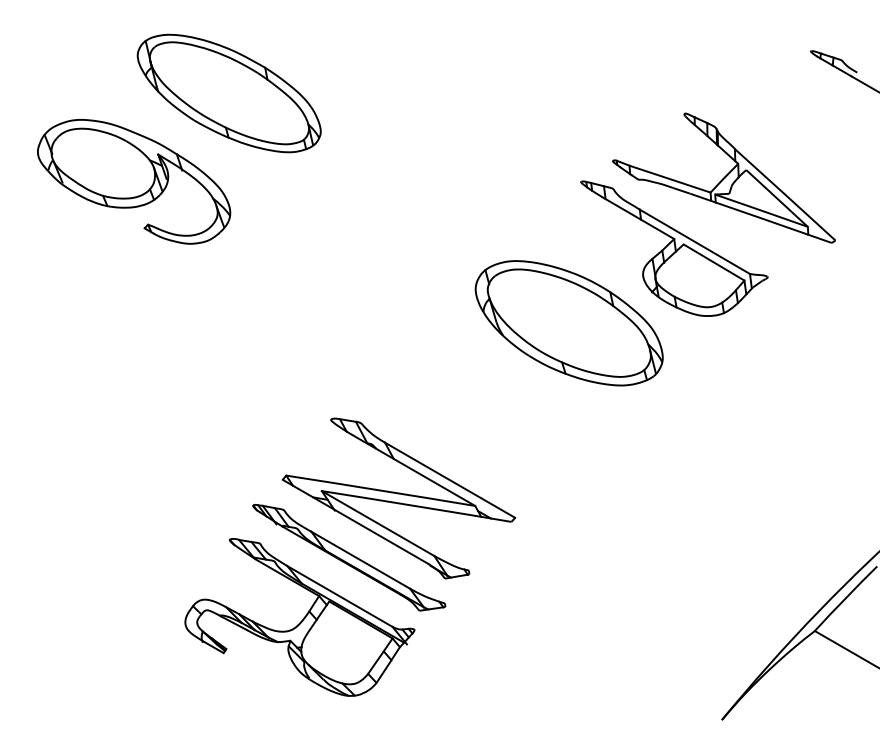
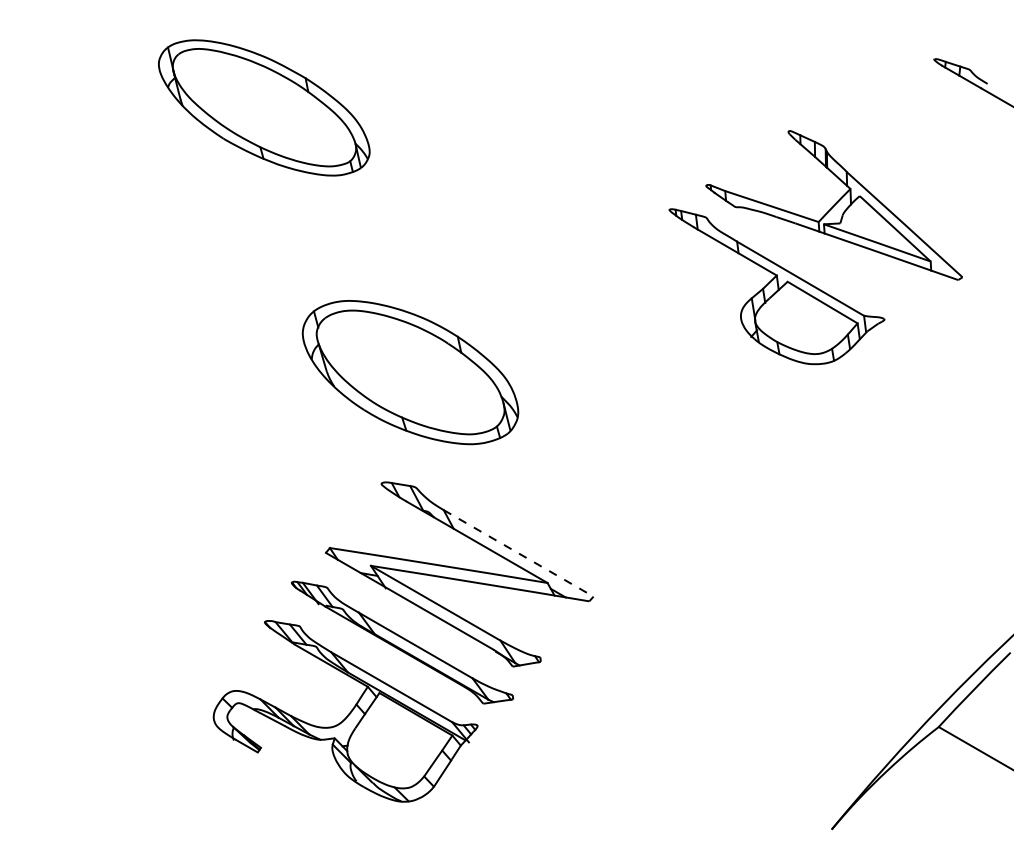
part: (134, 181) -> (155, 209), removed
part: (568, 323) -> (409, 372), moved
line: (450, 480) -> (519, 553), solid -> dashed

